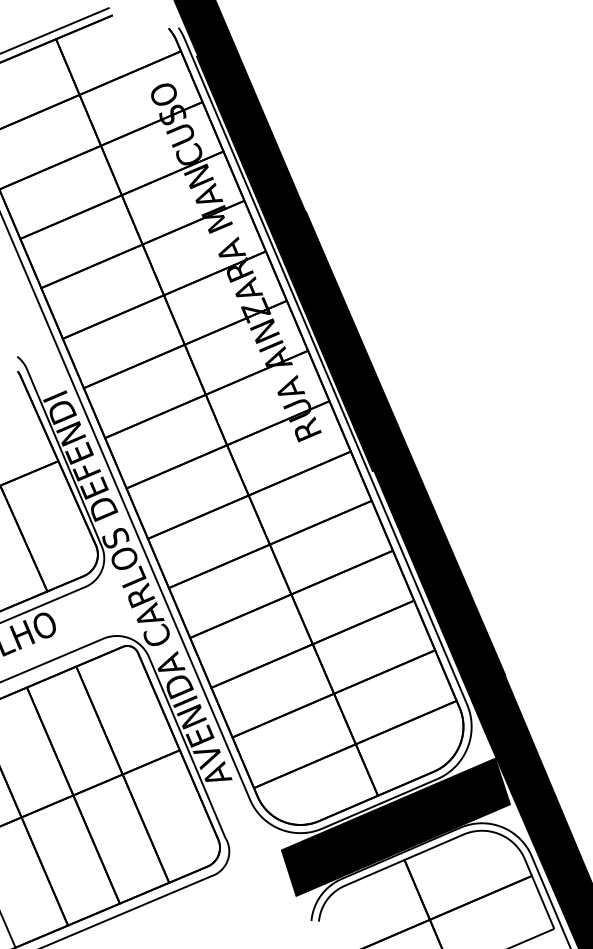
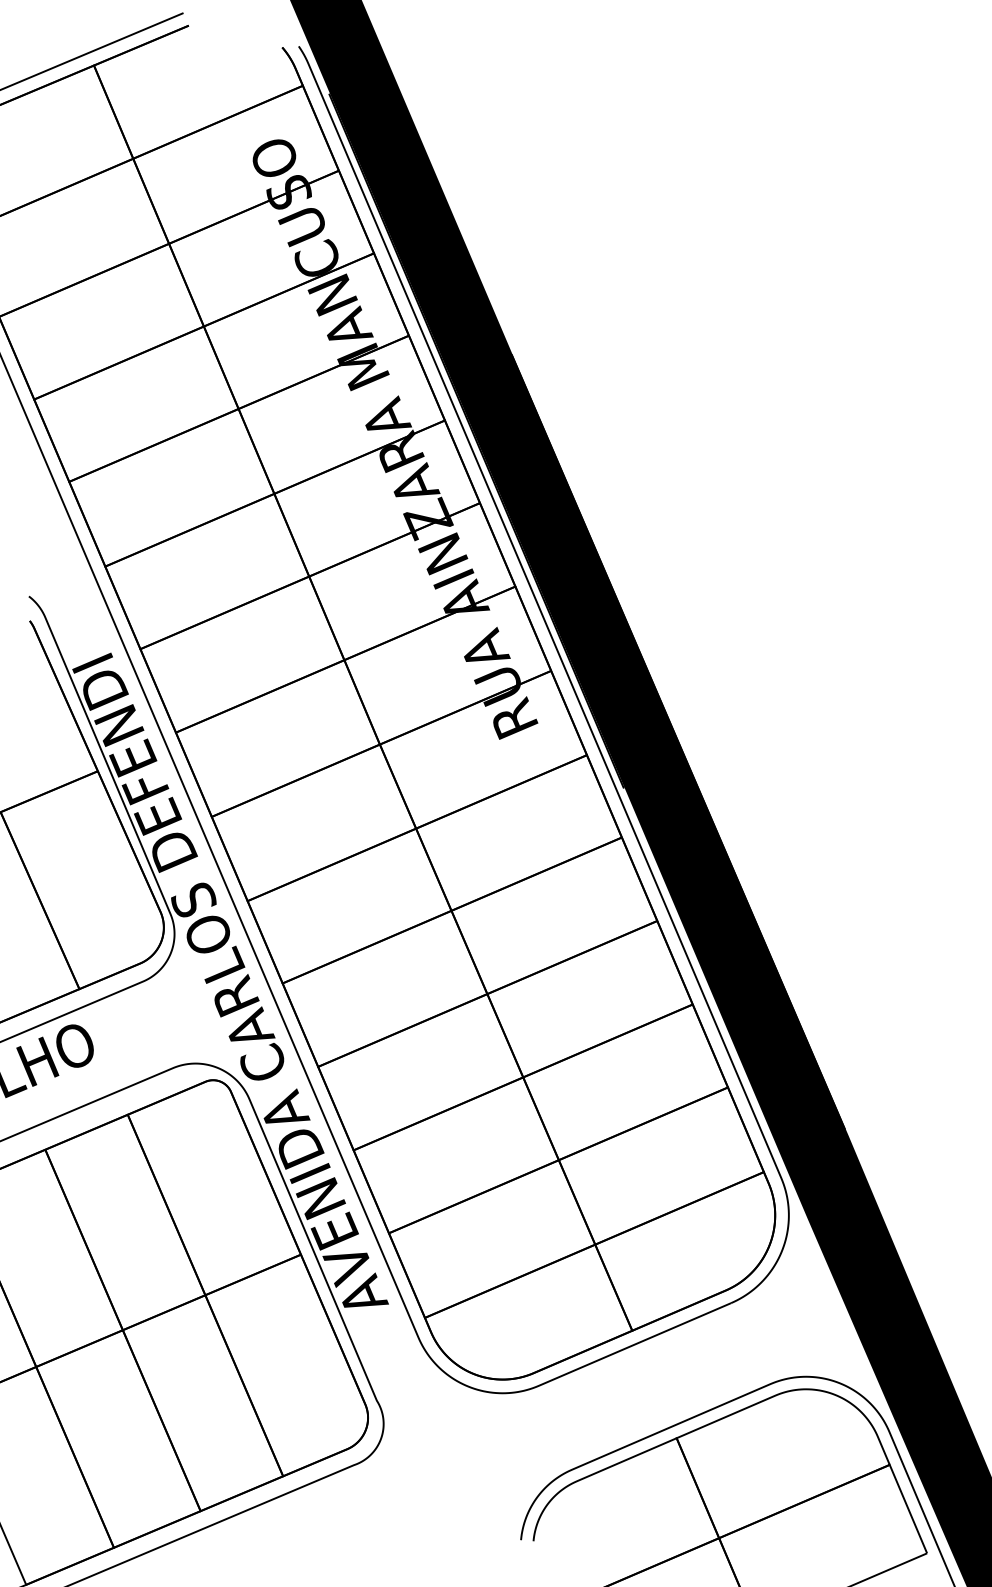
fill: (395, 827) -> (661, 1383), removed

